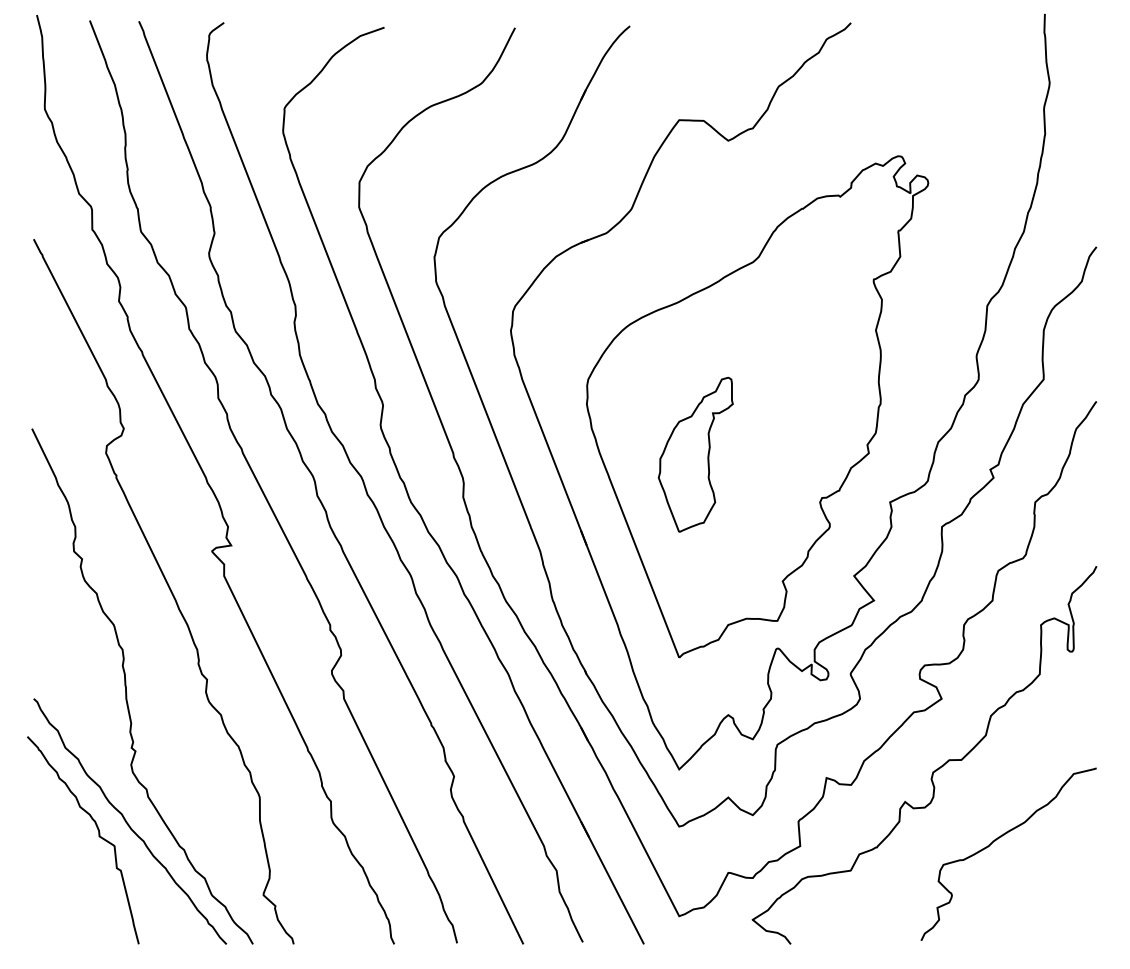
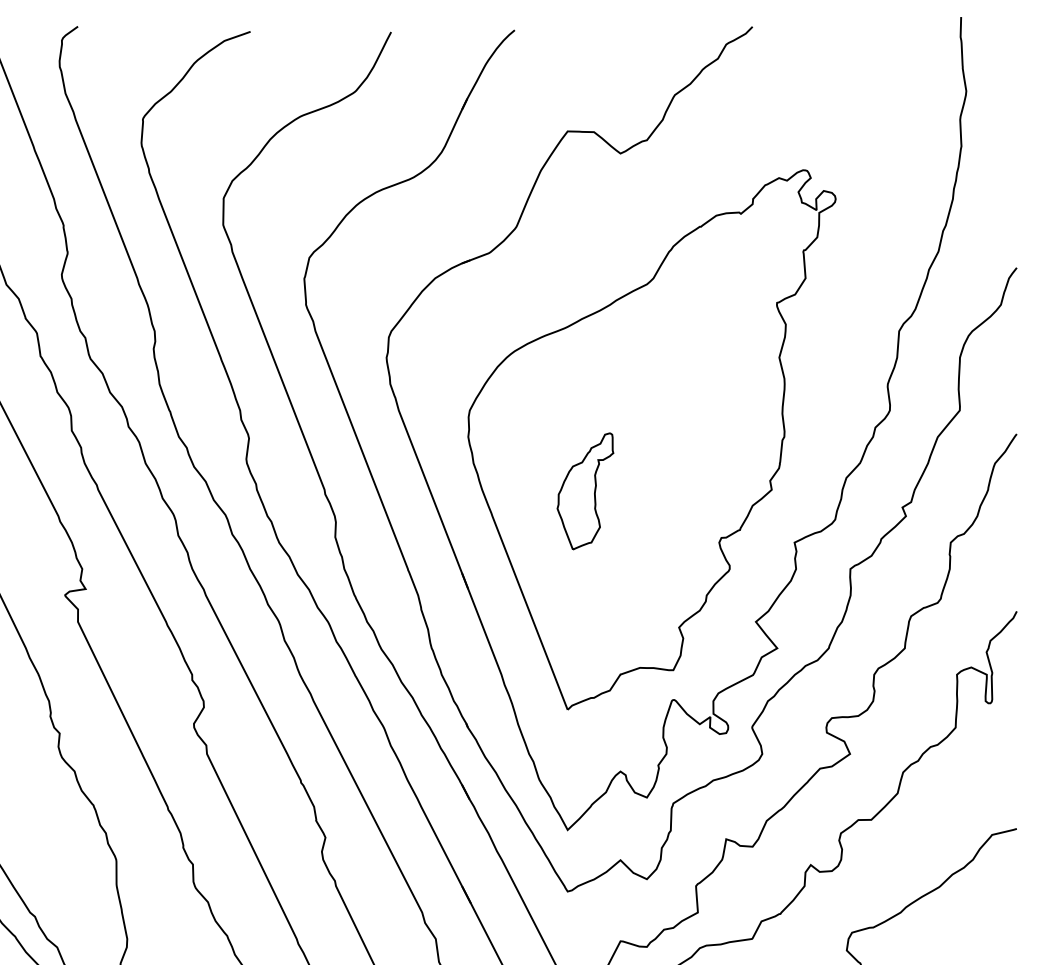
part: (695, 454) -> (585, 491), size x0.7

